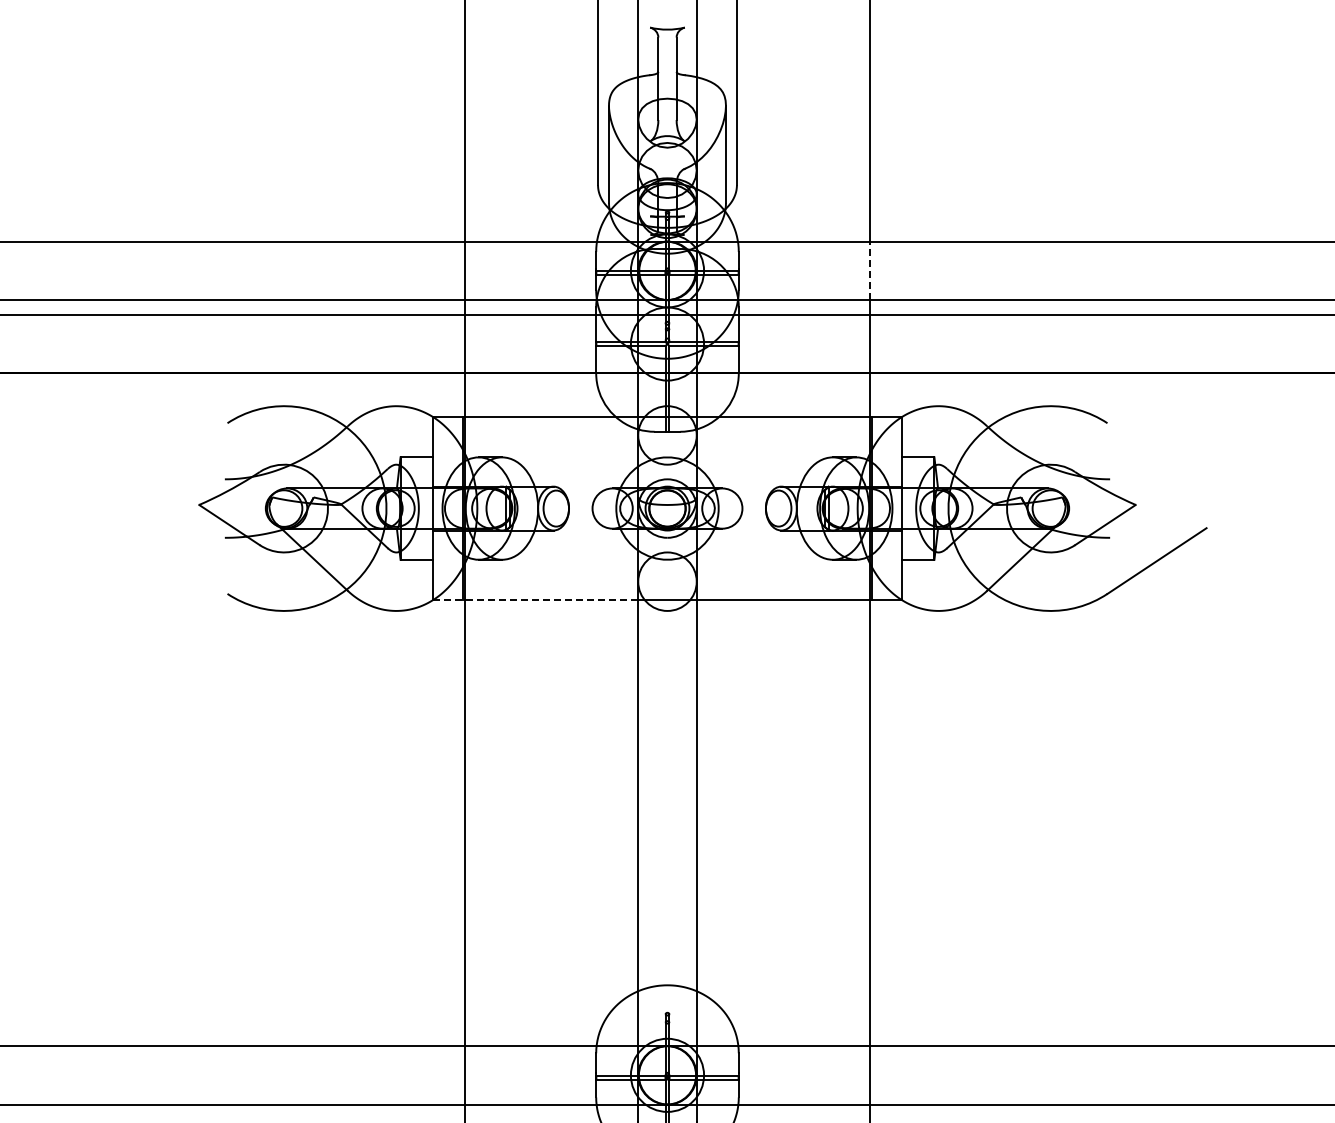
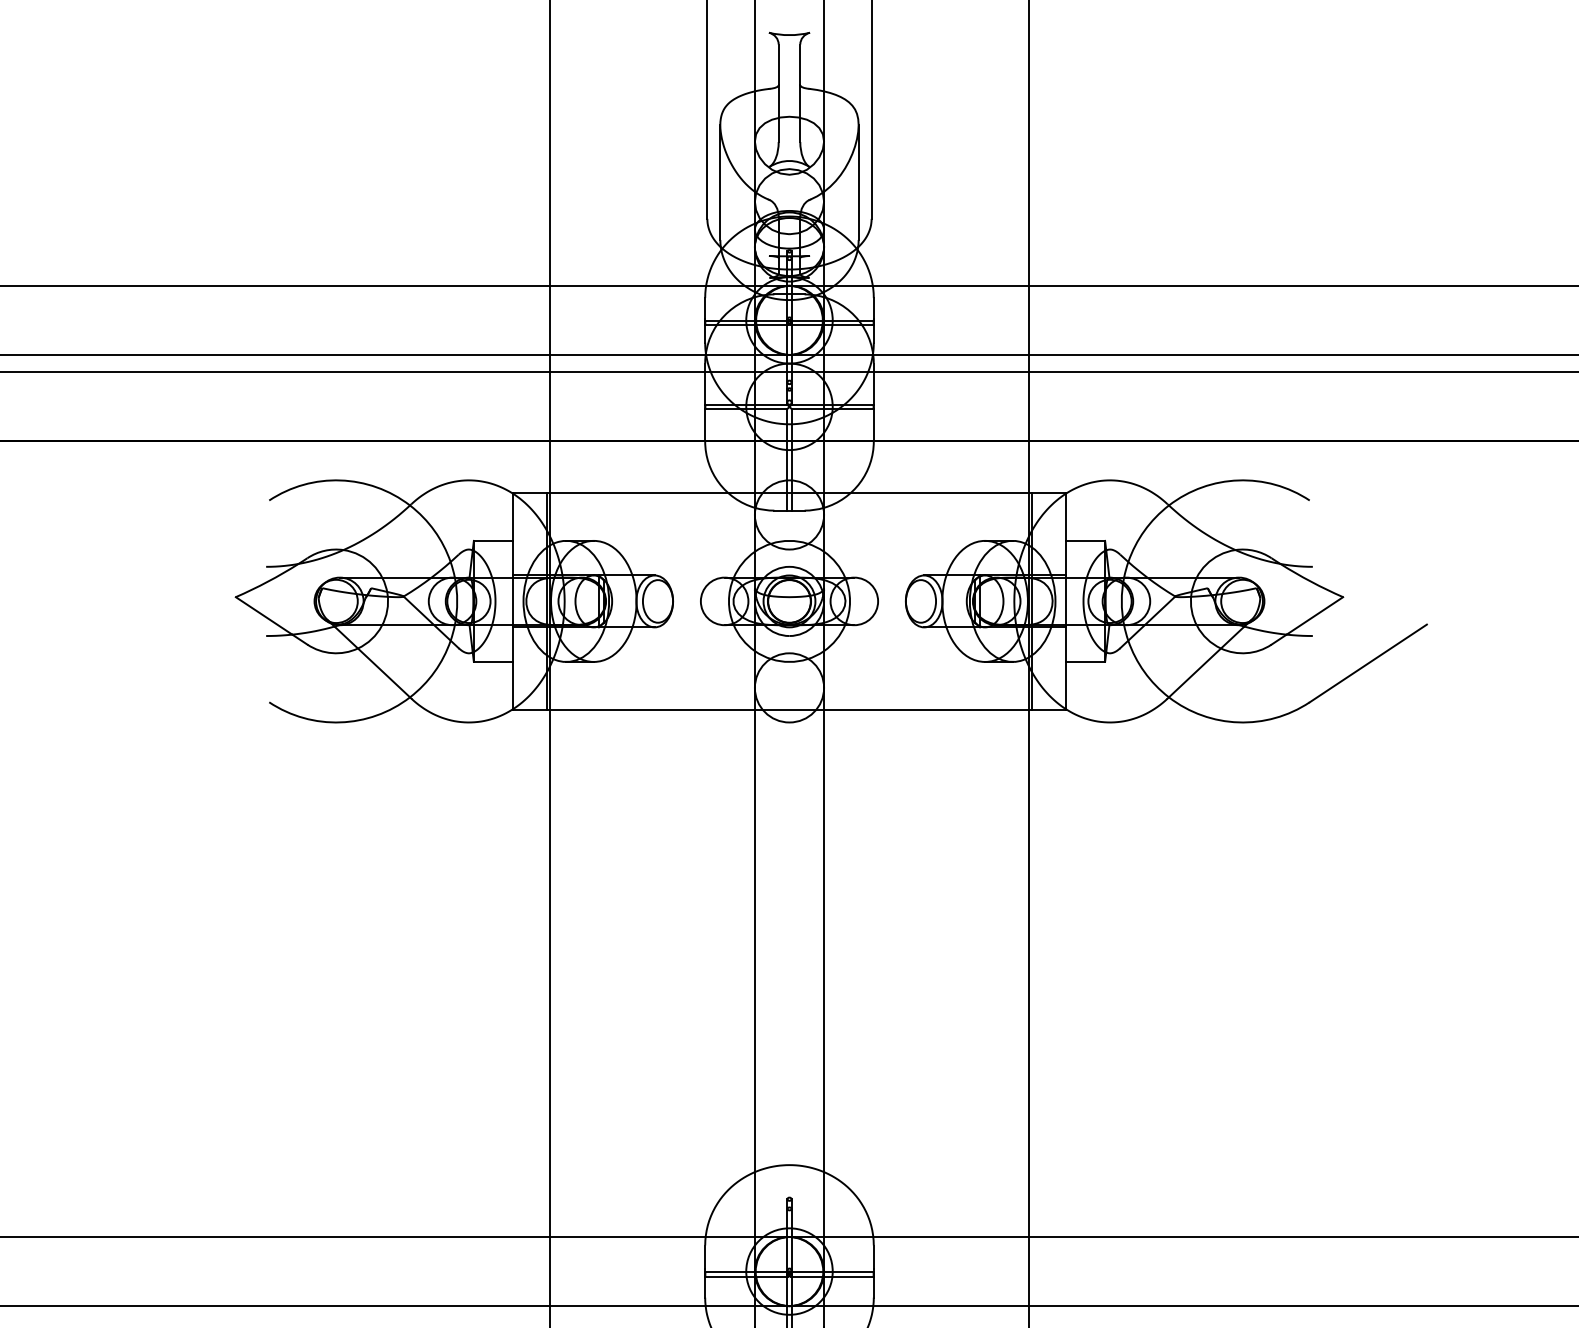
line: (870, 270) -> (1029, 319), dashed -> solid
line: (536, 599) -> (634, 708), dashed -> solid

